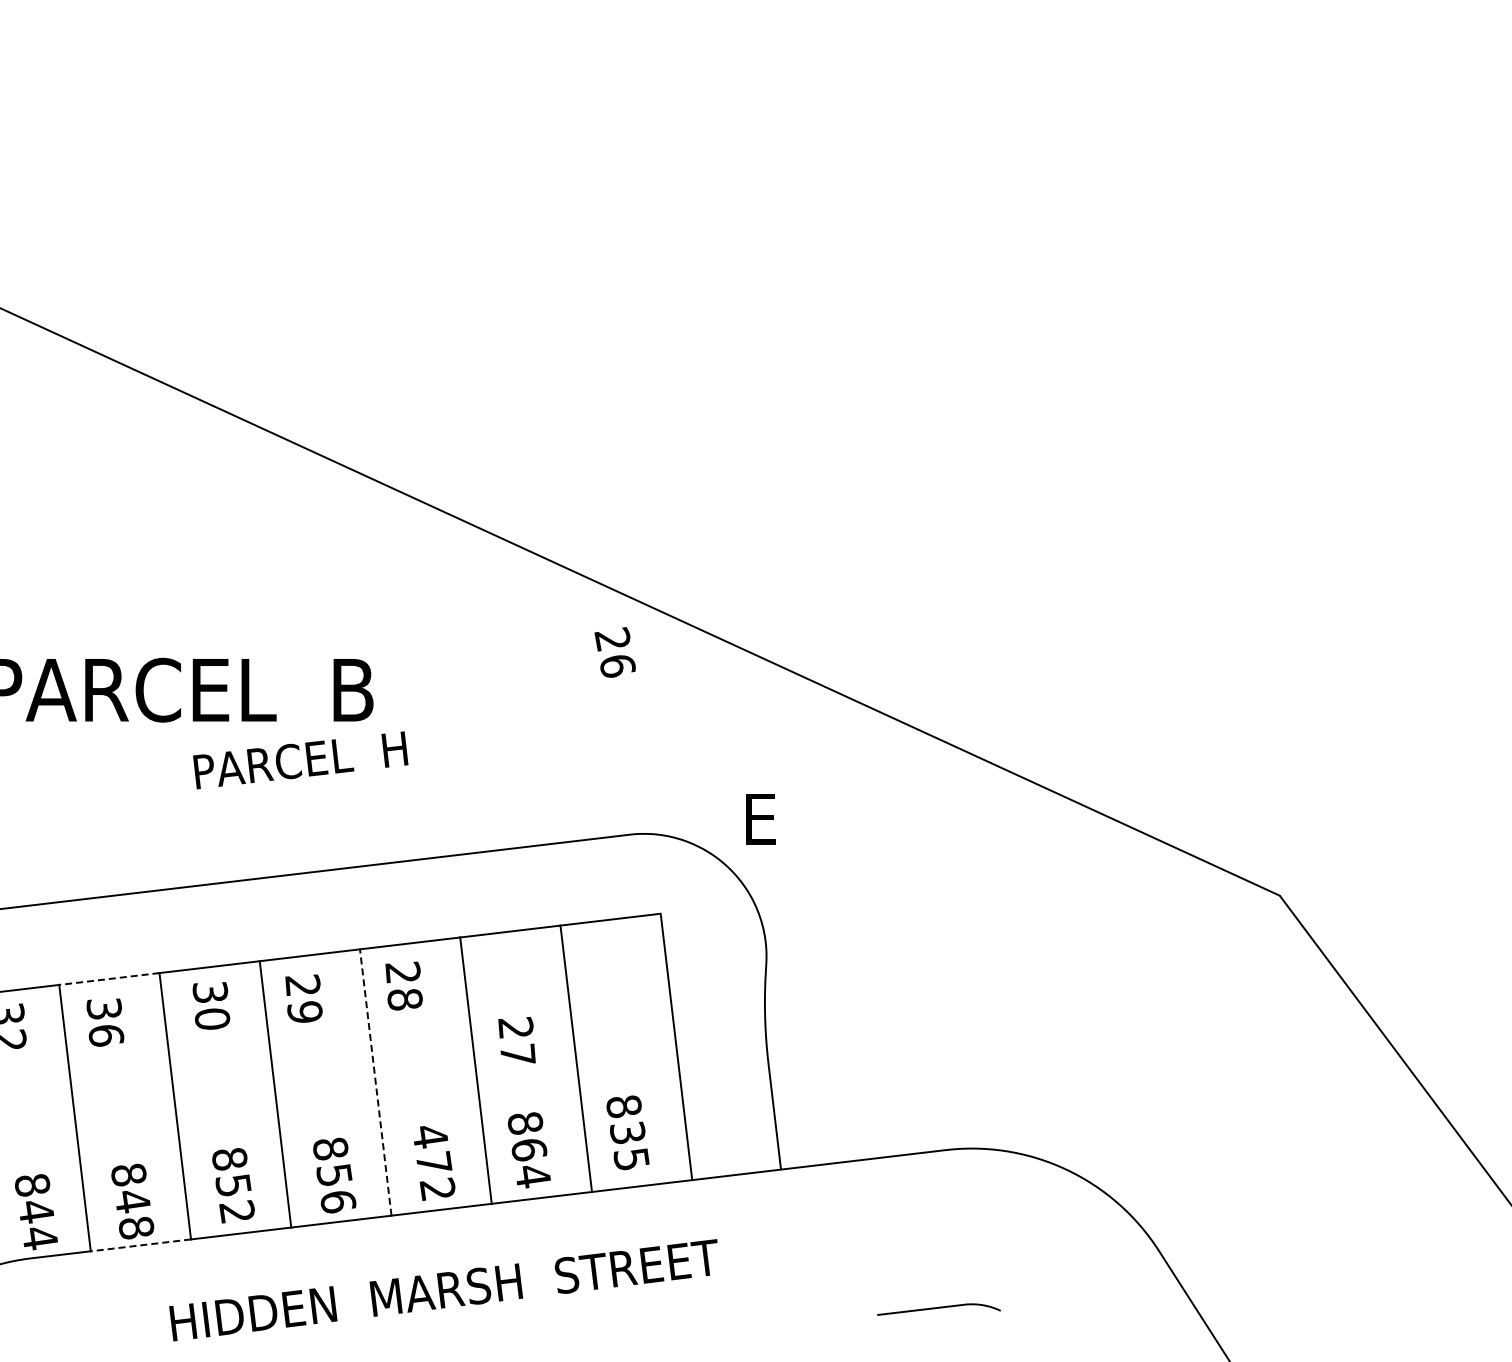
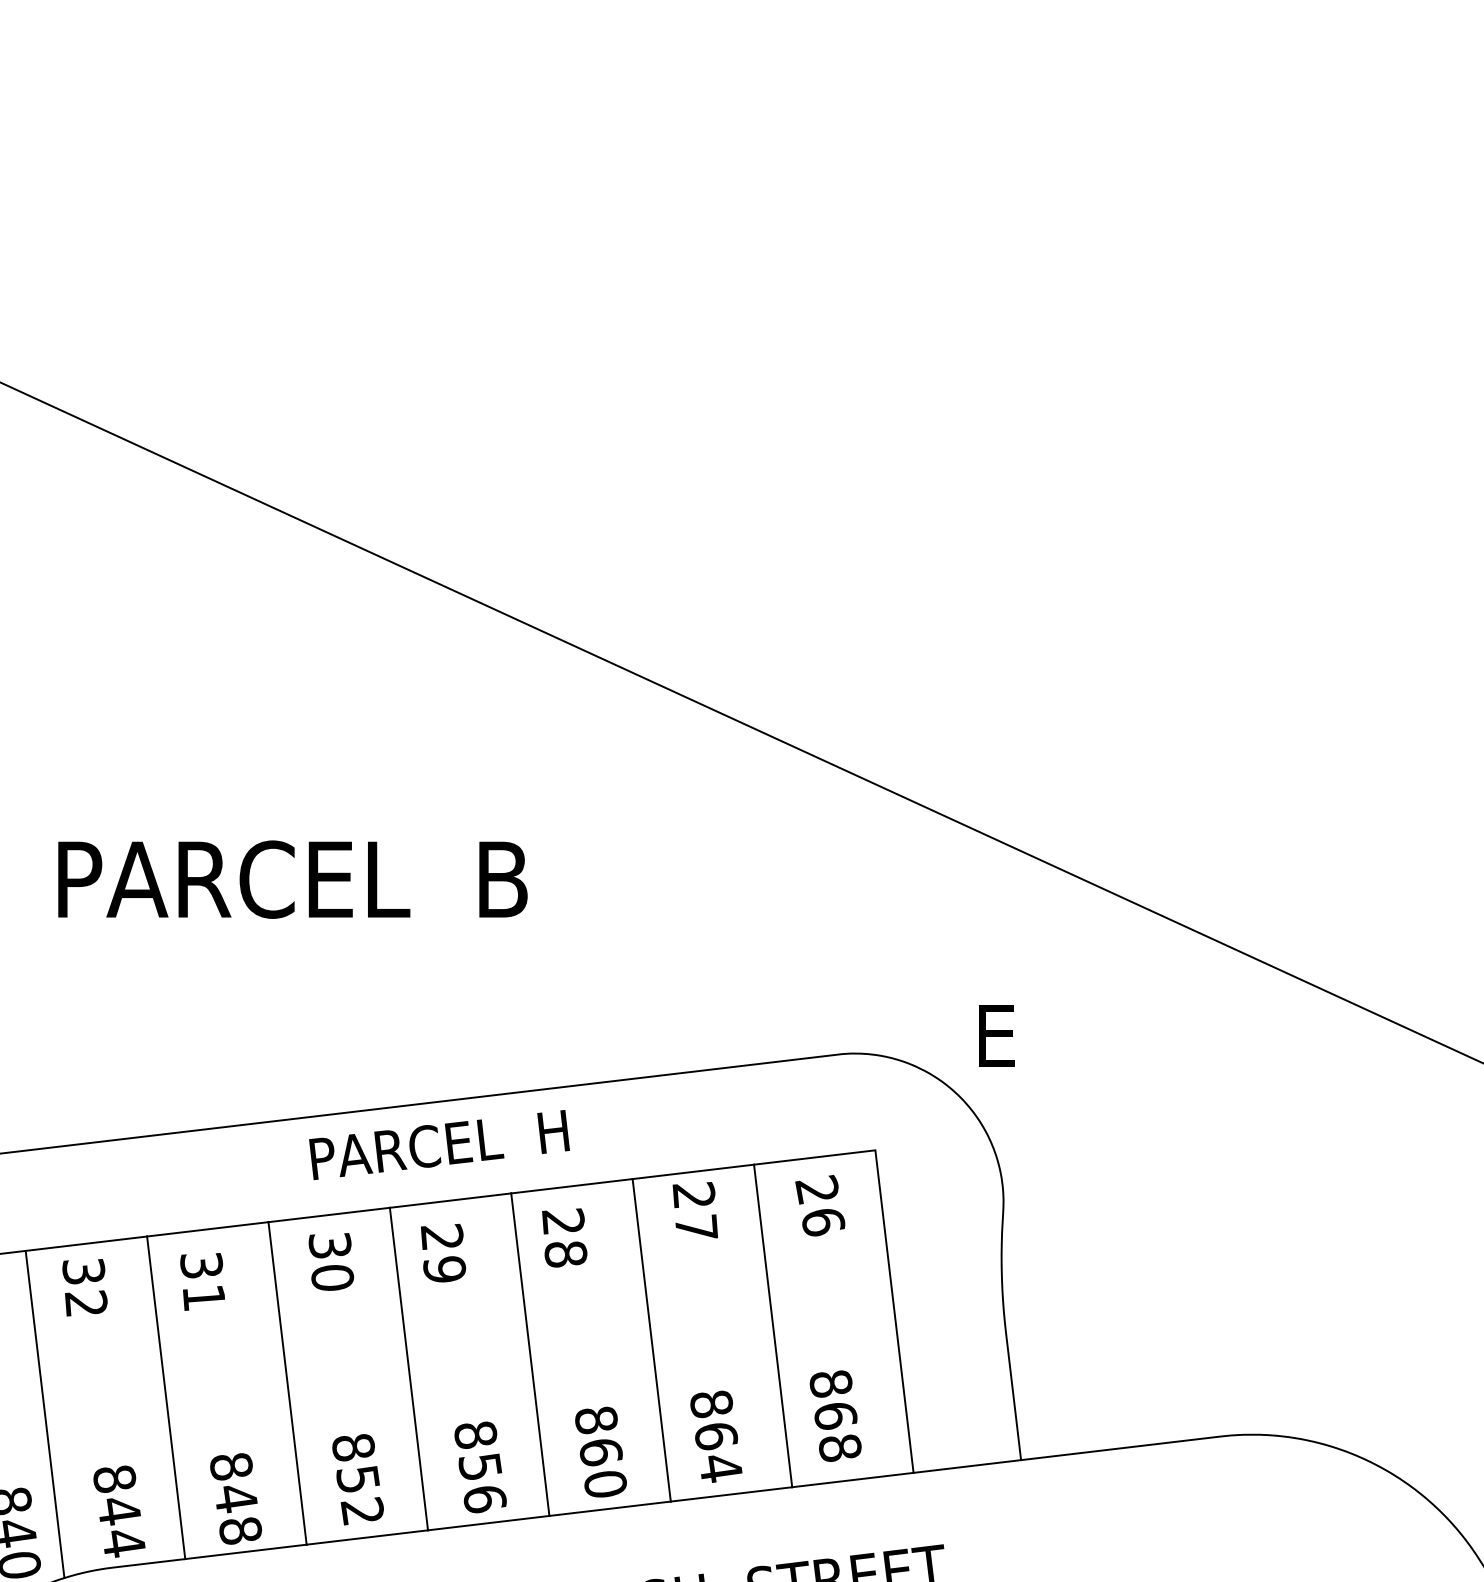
text: (614, 652) -> (819, 1205), moved
text: (300, 760) -> (439, 1145), moved
line: (108, 979) -> (206, 1229), dashed -> solid
text: (106, 1035) -> (204, 1297), 36 -> 31
text: (516, 1040) -> (694, 1210), moved
line: (375, 1082) -> (530, 1354), dashed -> solid
text: (629, 1146) -> (837, 1432), 835 -> 868
text: (433, 1162) -> (600, 1451), 472 -> 860
line: (140, 1245) -> (245, 1552), dashed -> solid

